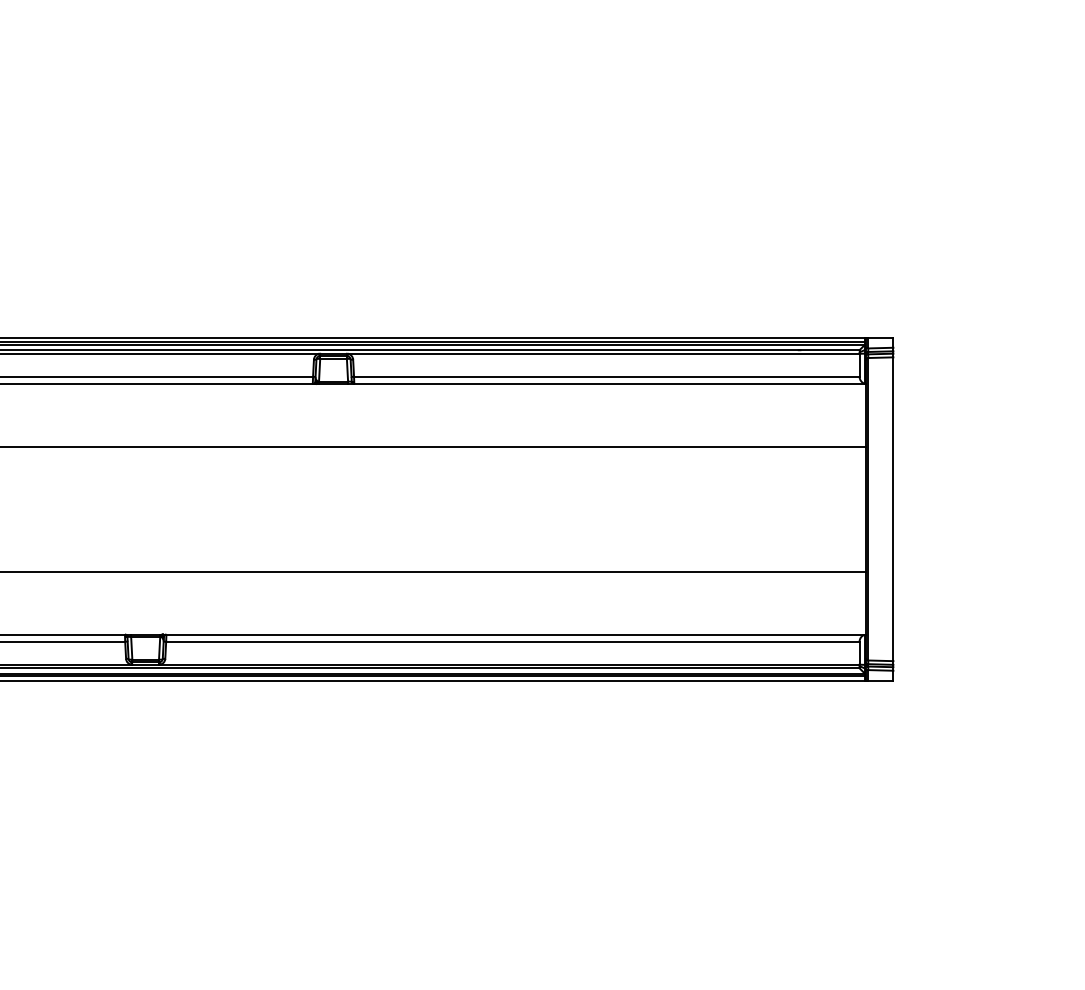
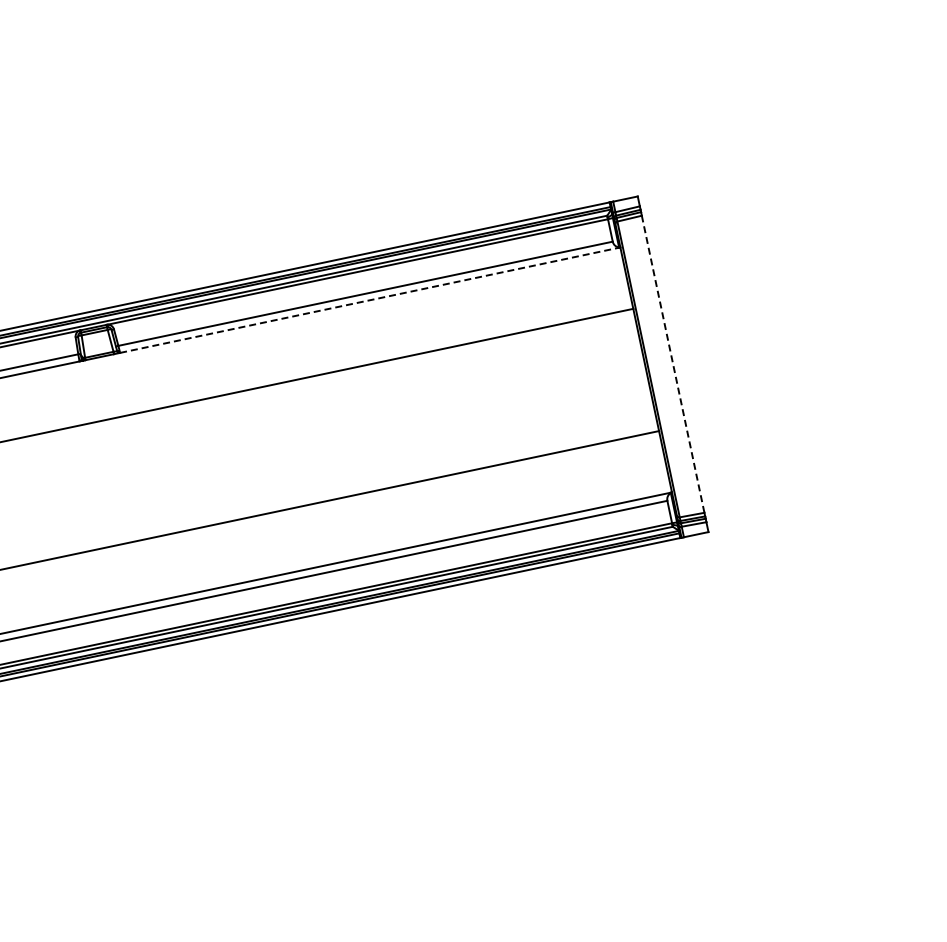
line: (609, 384) -> (369, 300), solid -> dashed
line: (893, 509) -> (673, 364), solid -> dashed

